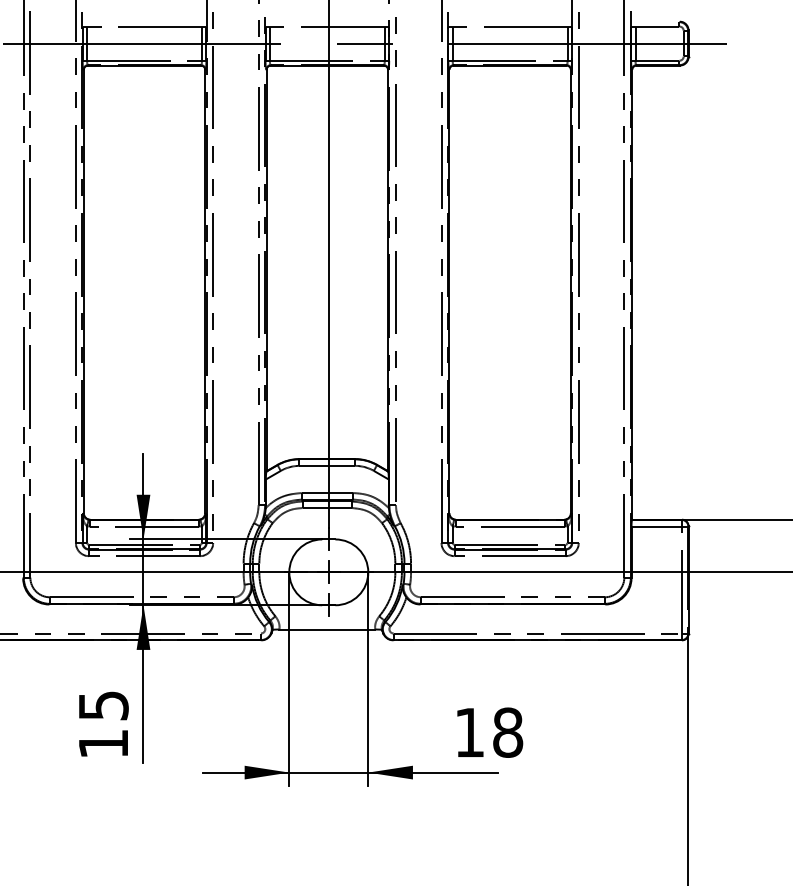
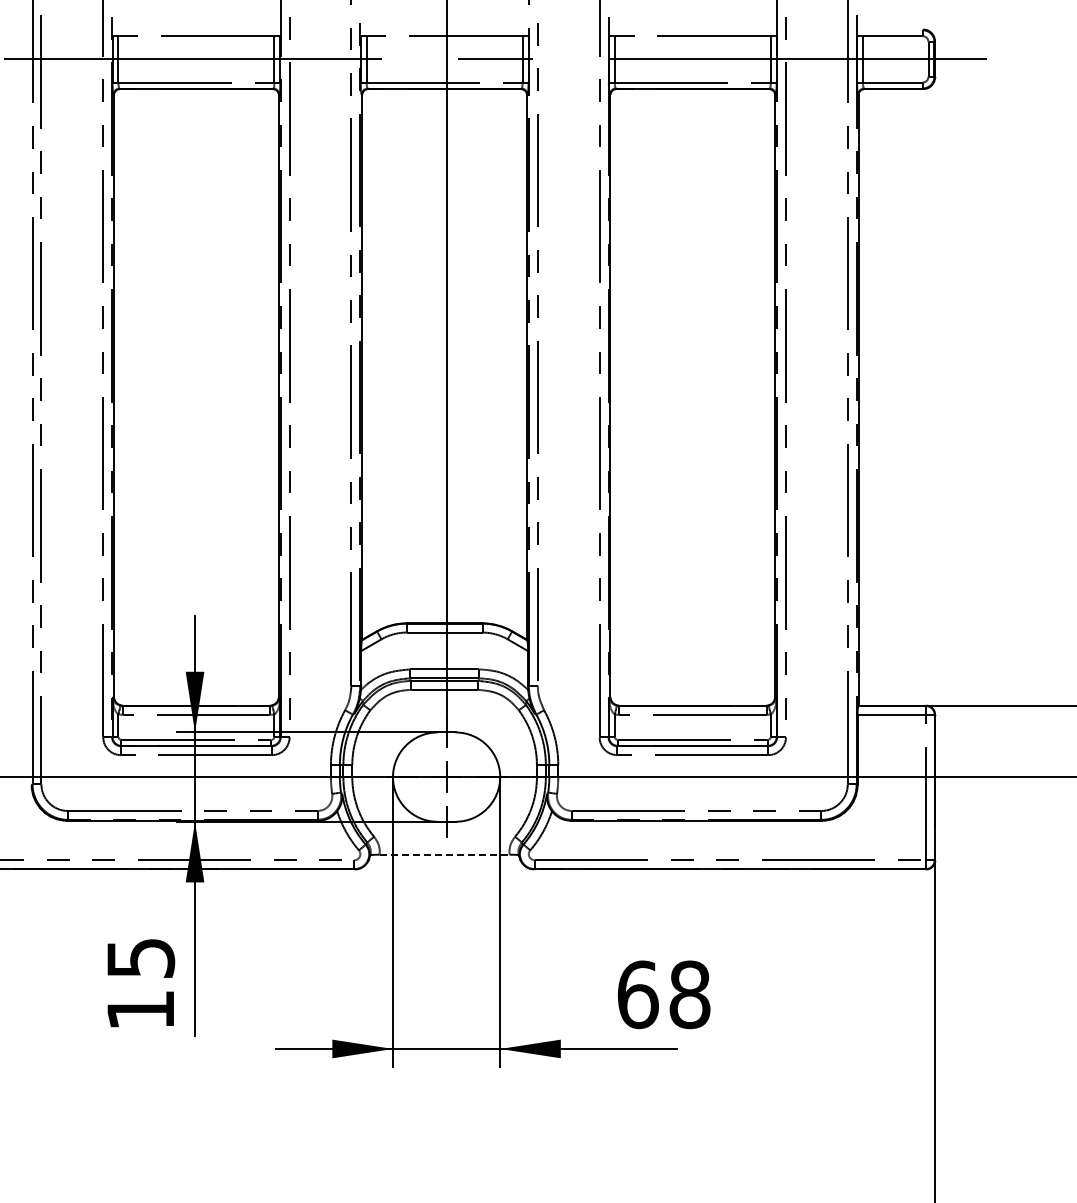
line: (327, 629) -> (444, 854), solid -> dashed
text: (470, 732) -> (638, 994), 18 -> 68

